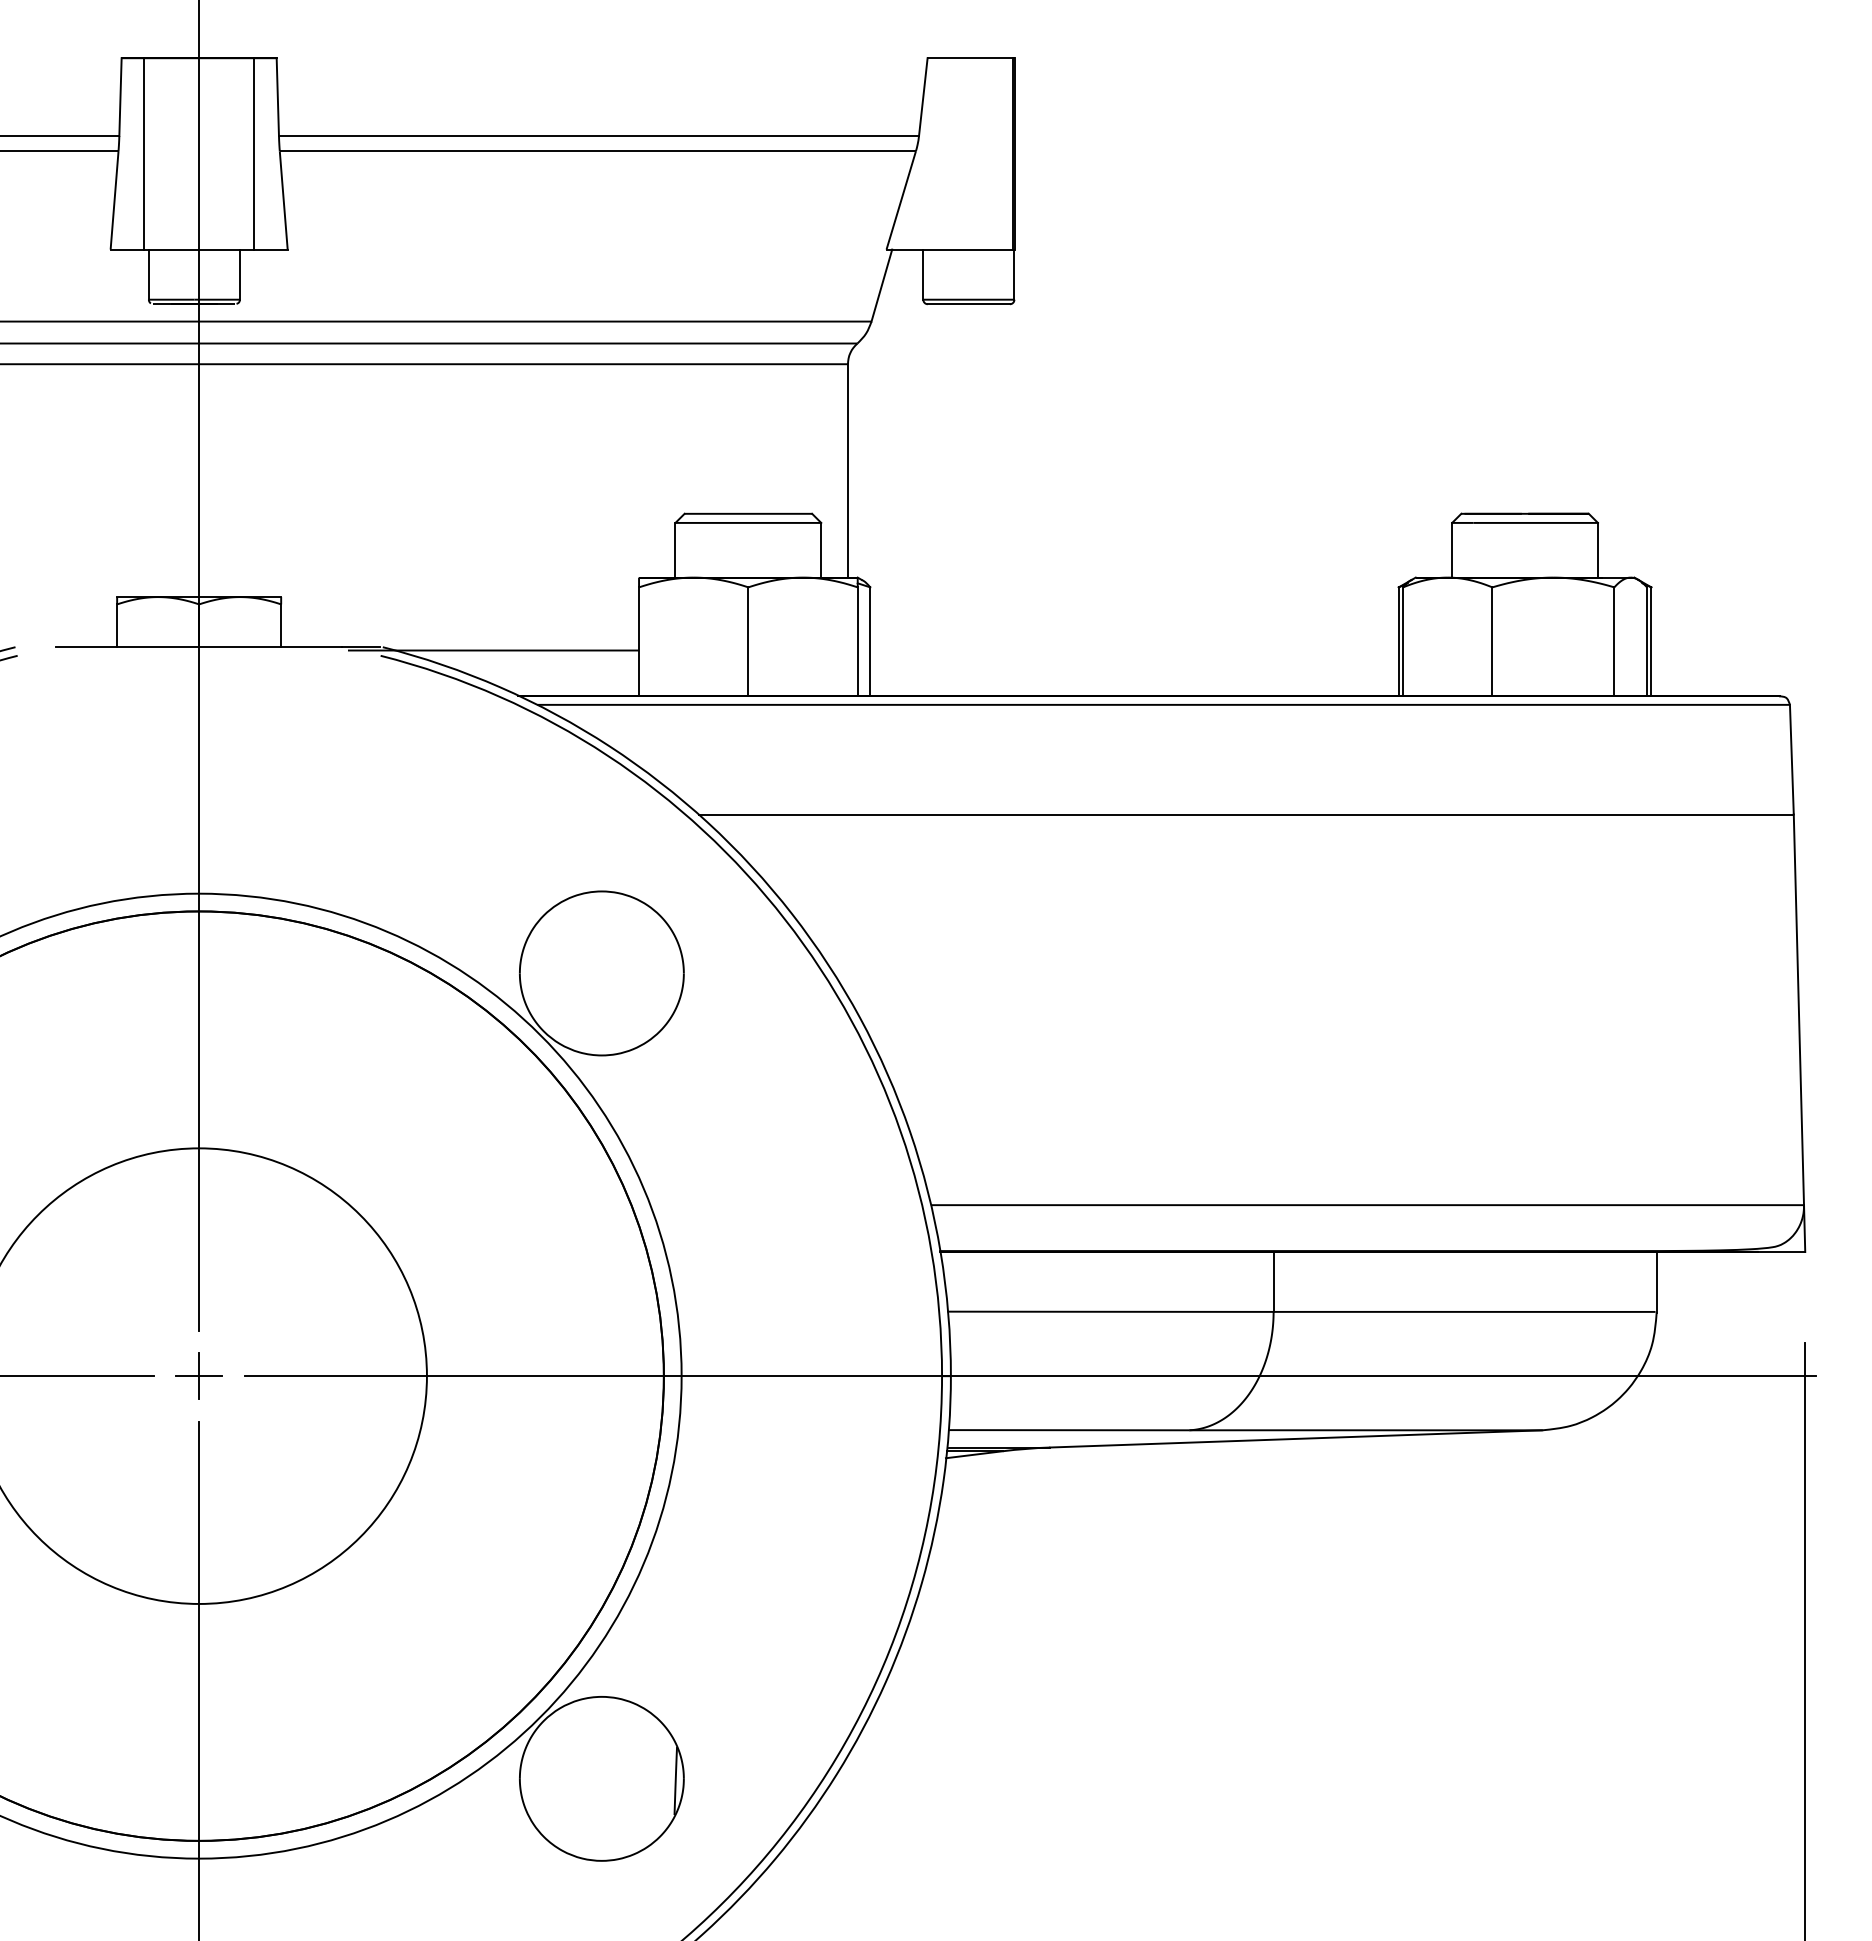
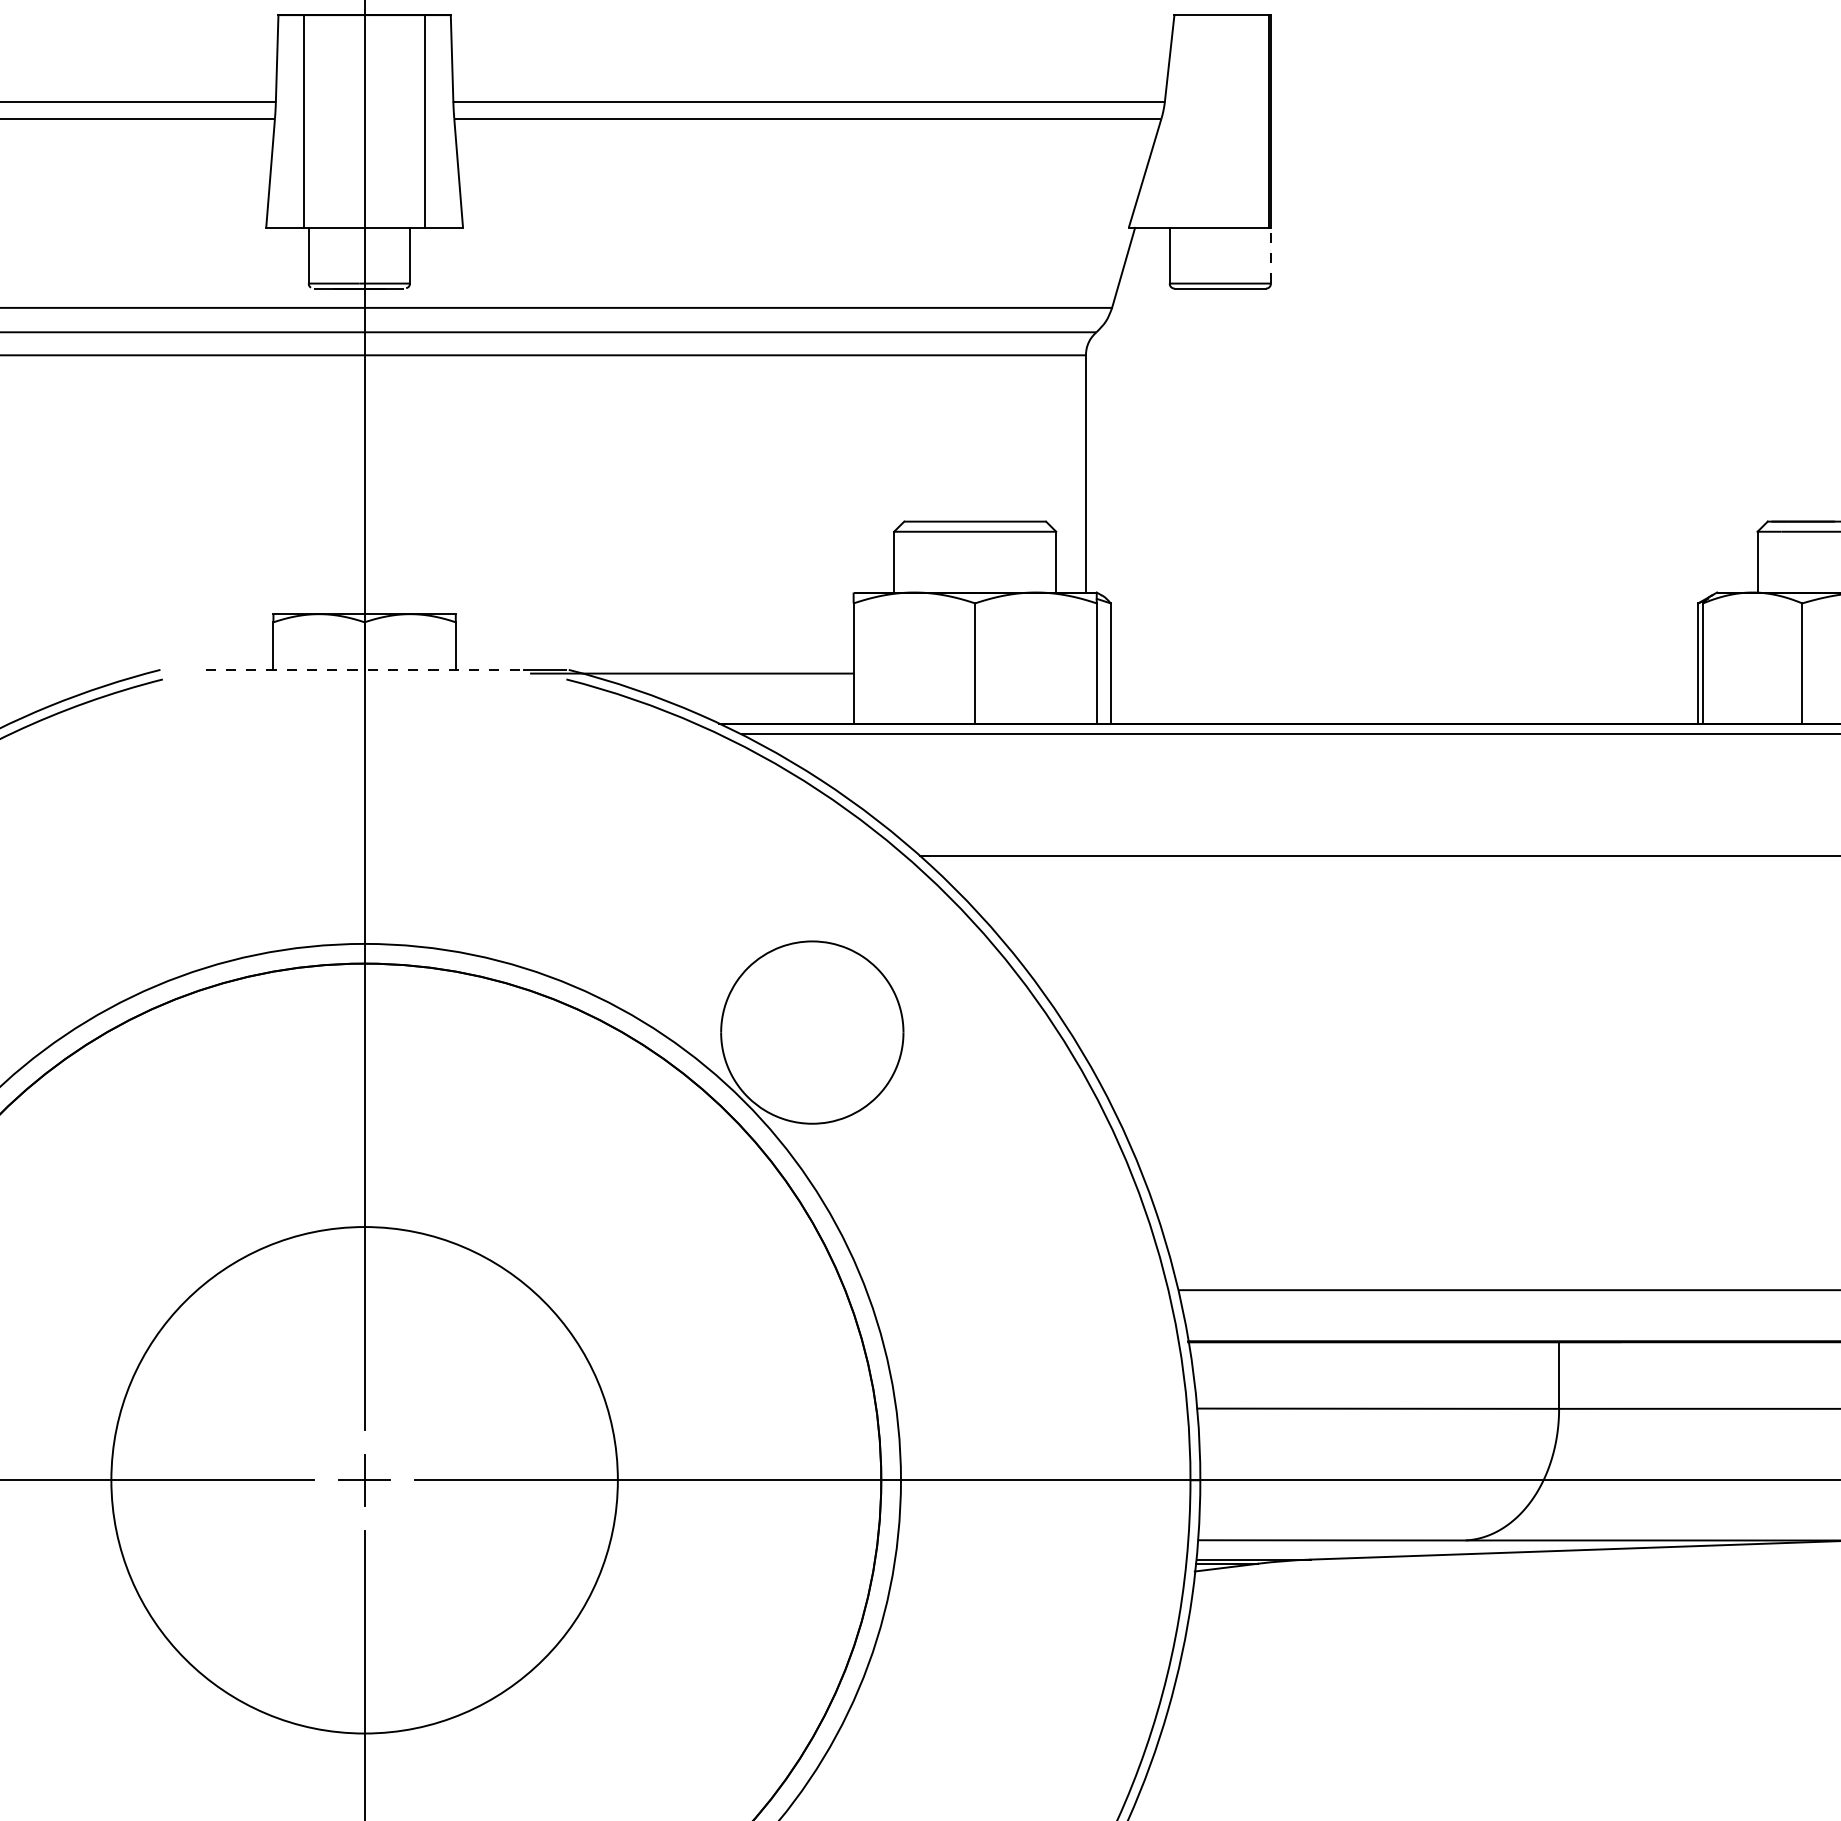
line: (1014, 274) -> (1271, 255), solid -> dashed
line: (199, 647) -> (365, 670), solid -> dashed

